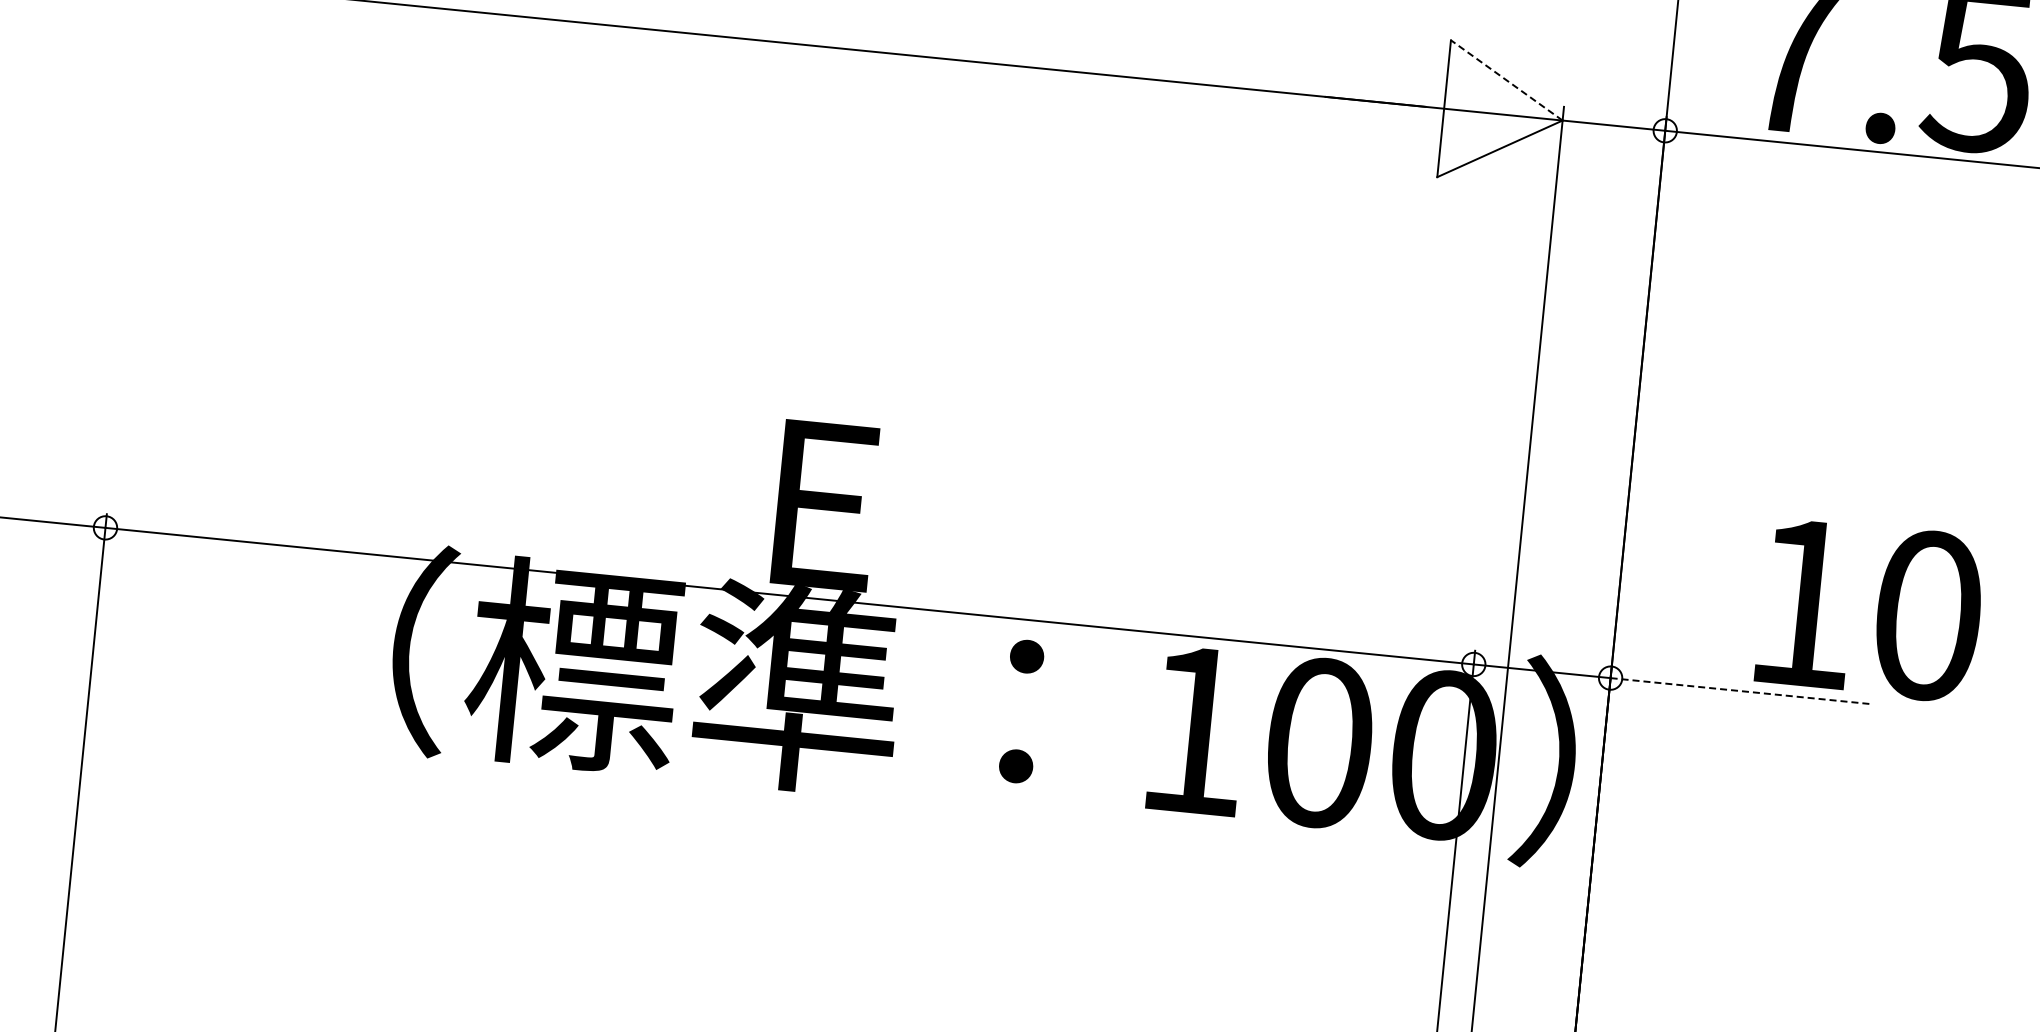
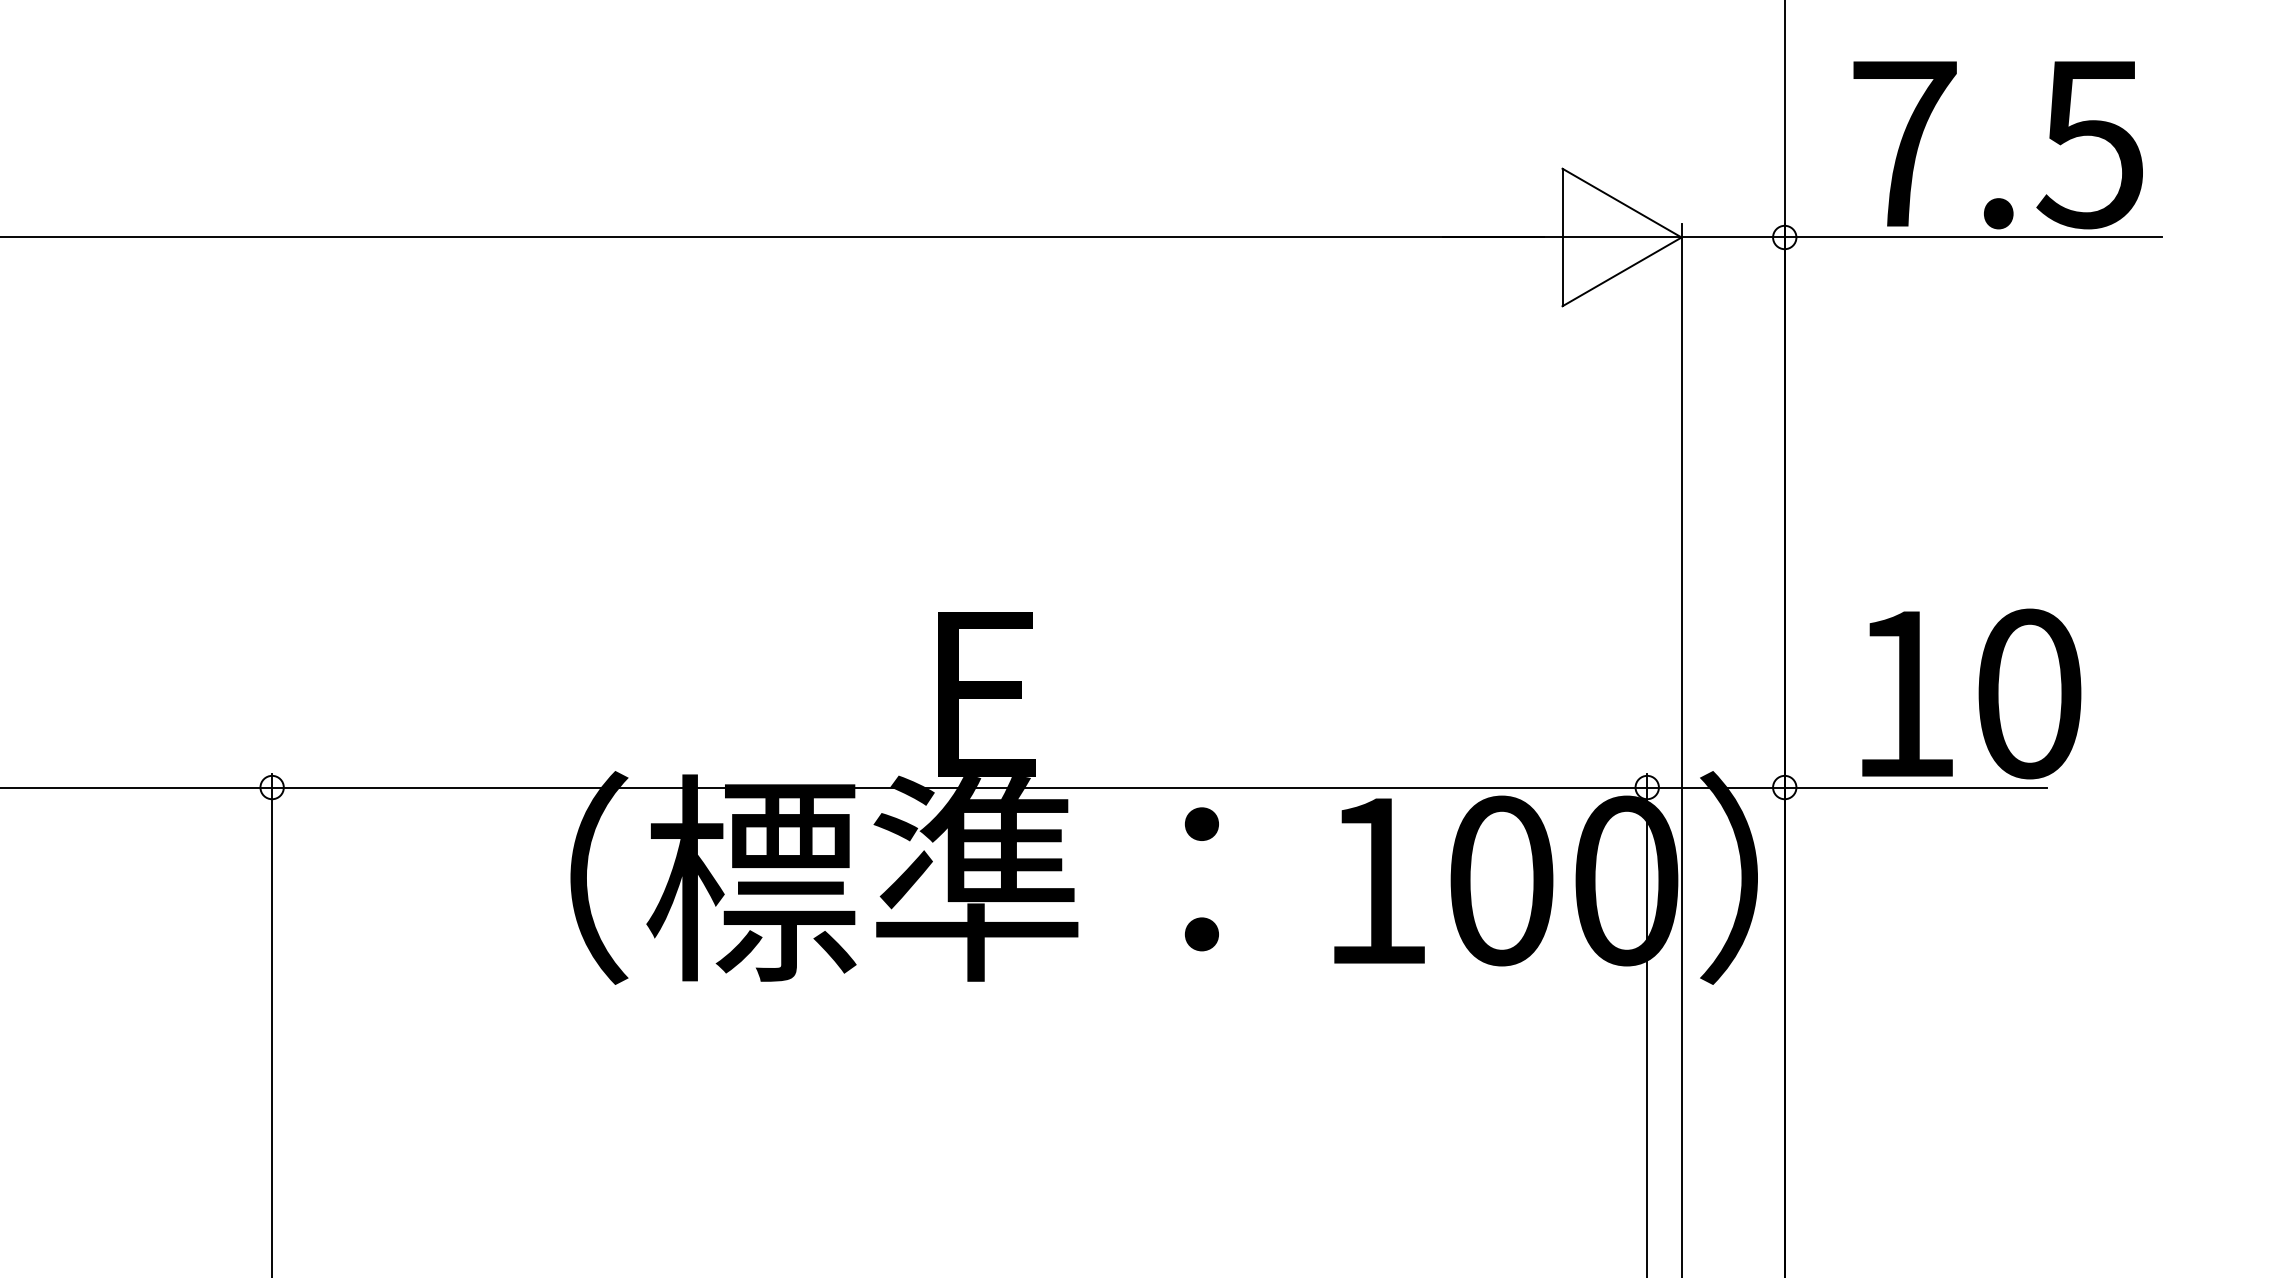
line: (1507, 80) -> (1622, 203), dashed -> solid
text: (1870, 609) -> (1971, 693), moved
line: (1741, 691) -> (1916, 787), dashed -> solid

